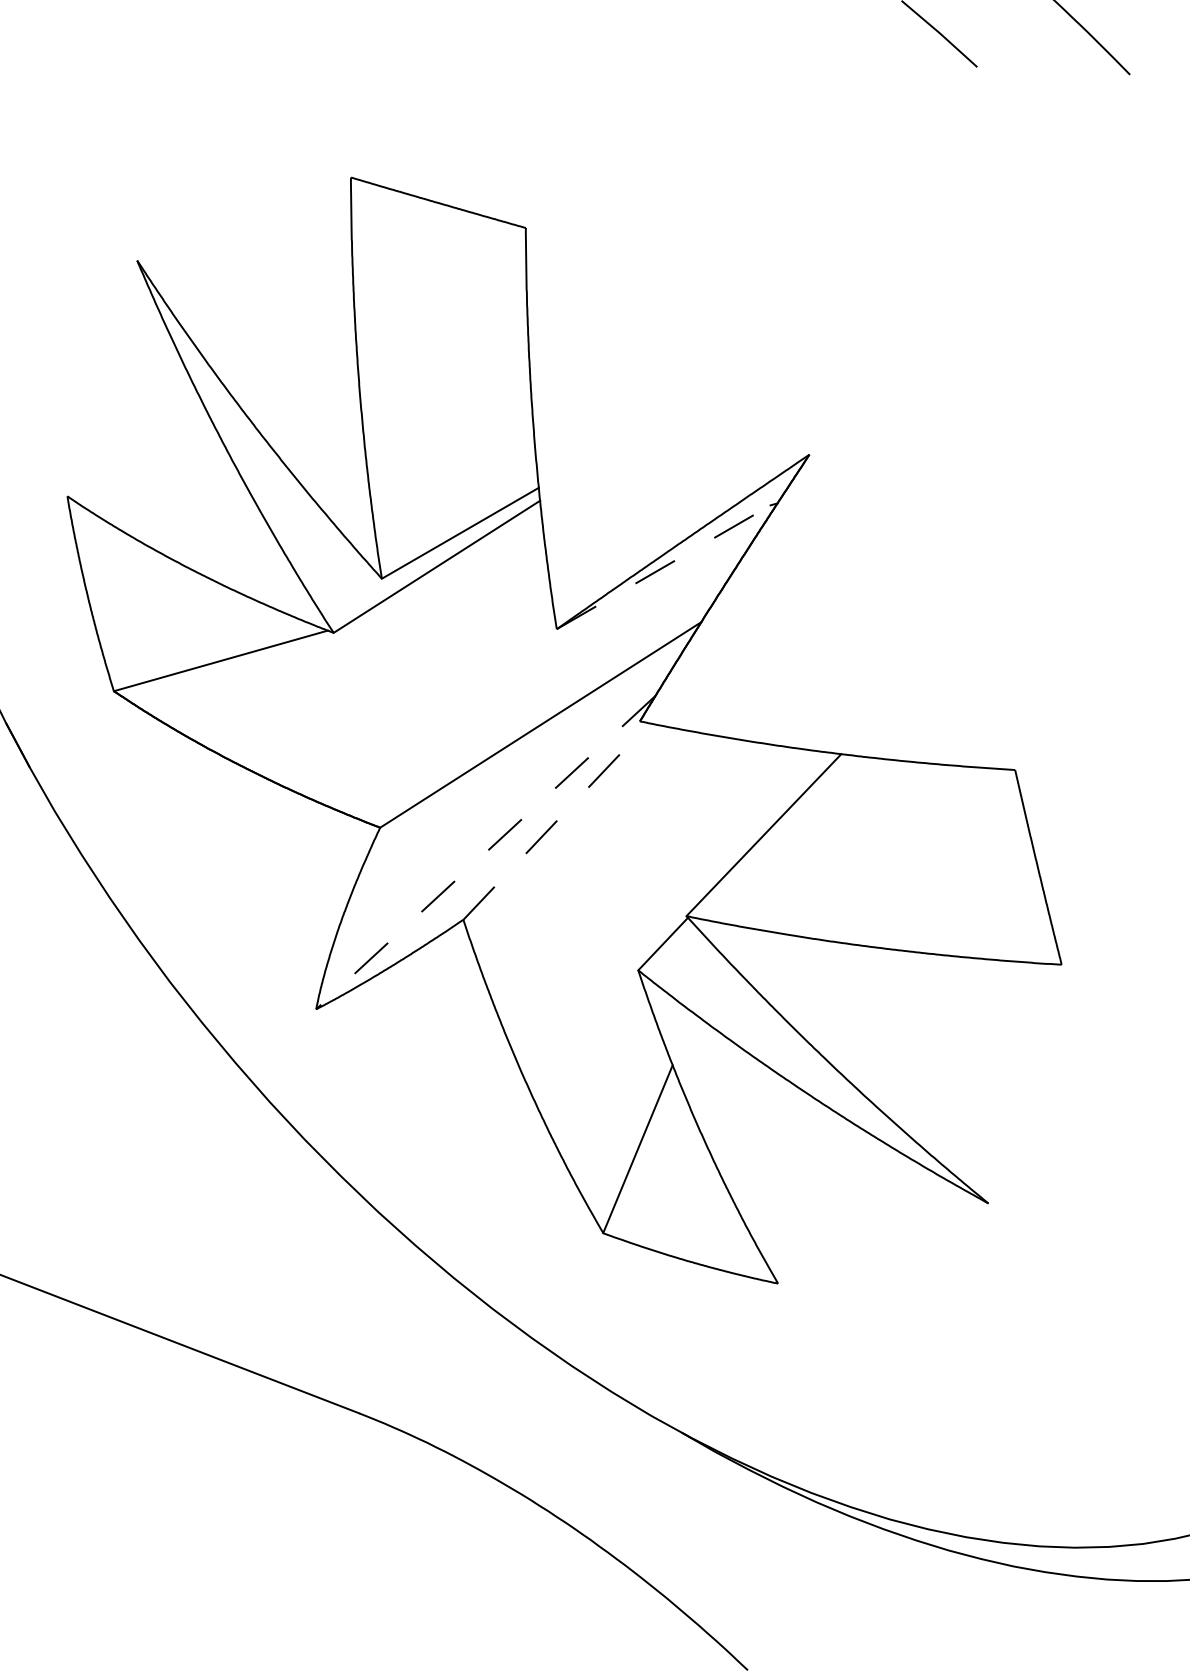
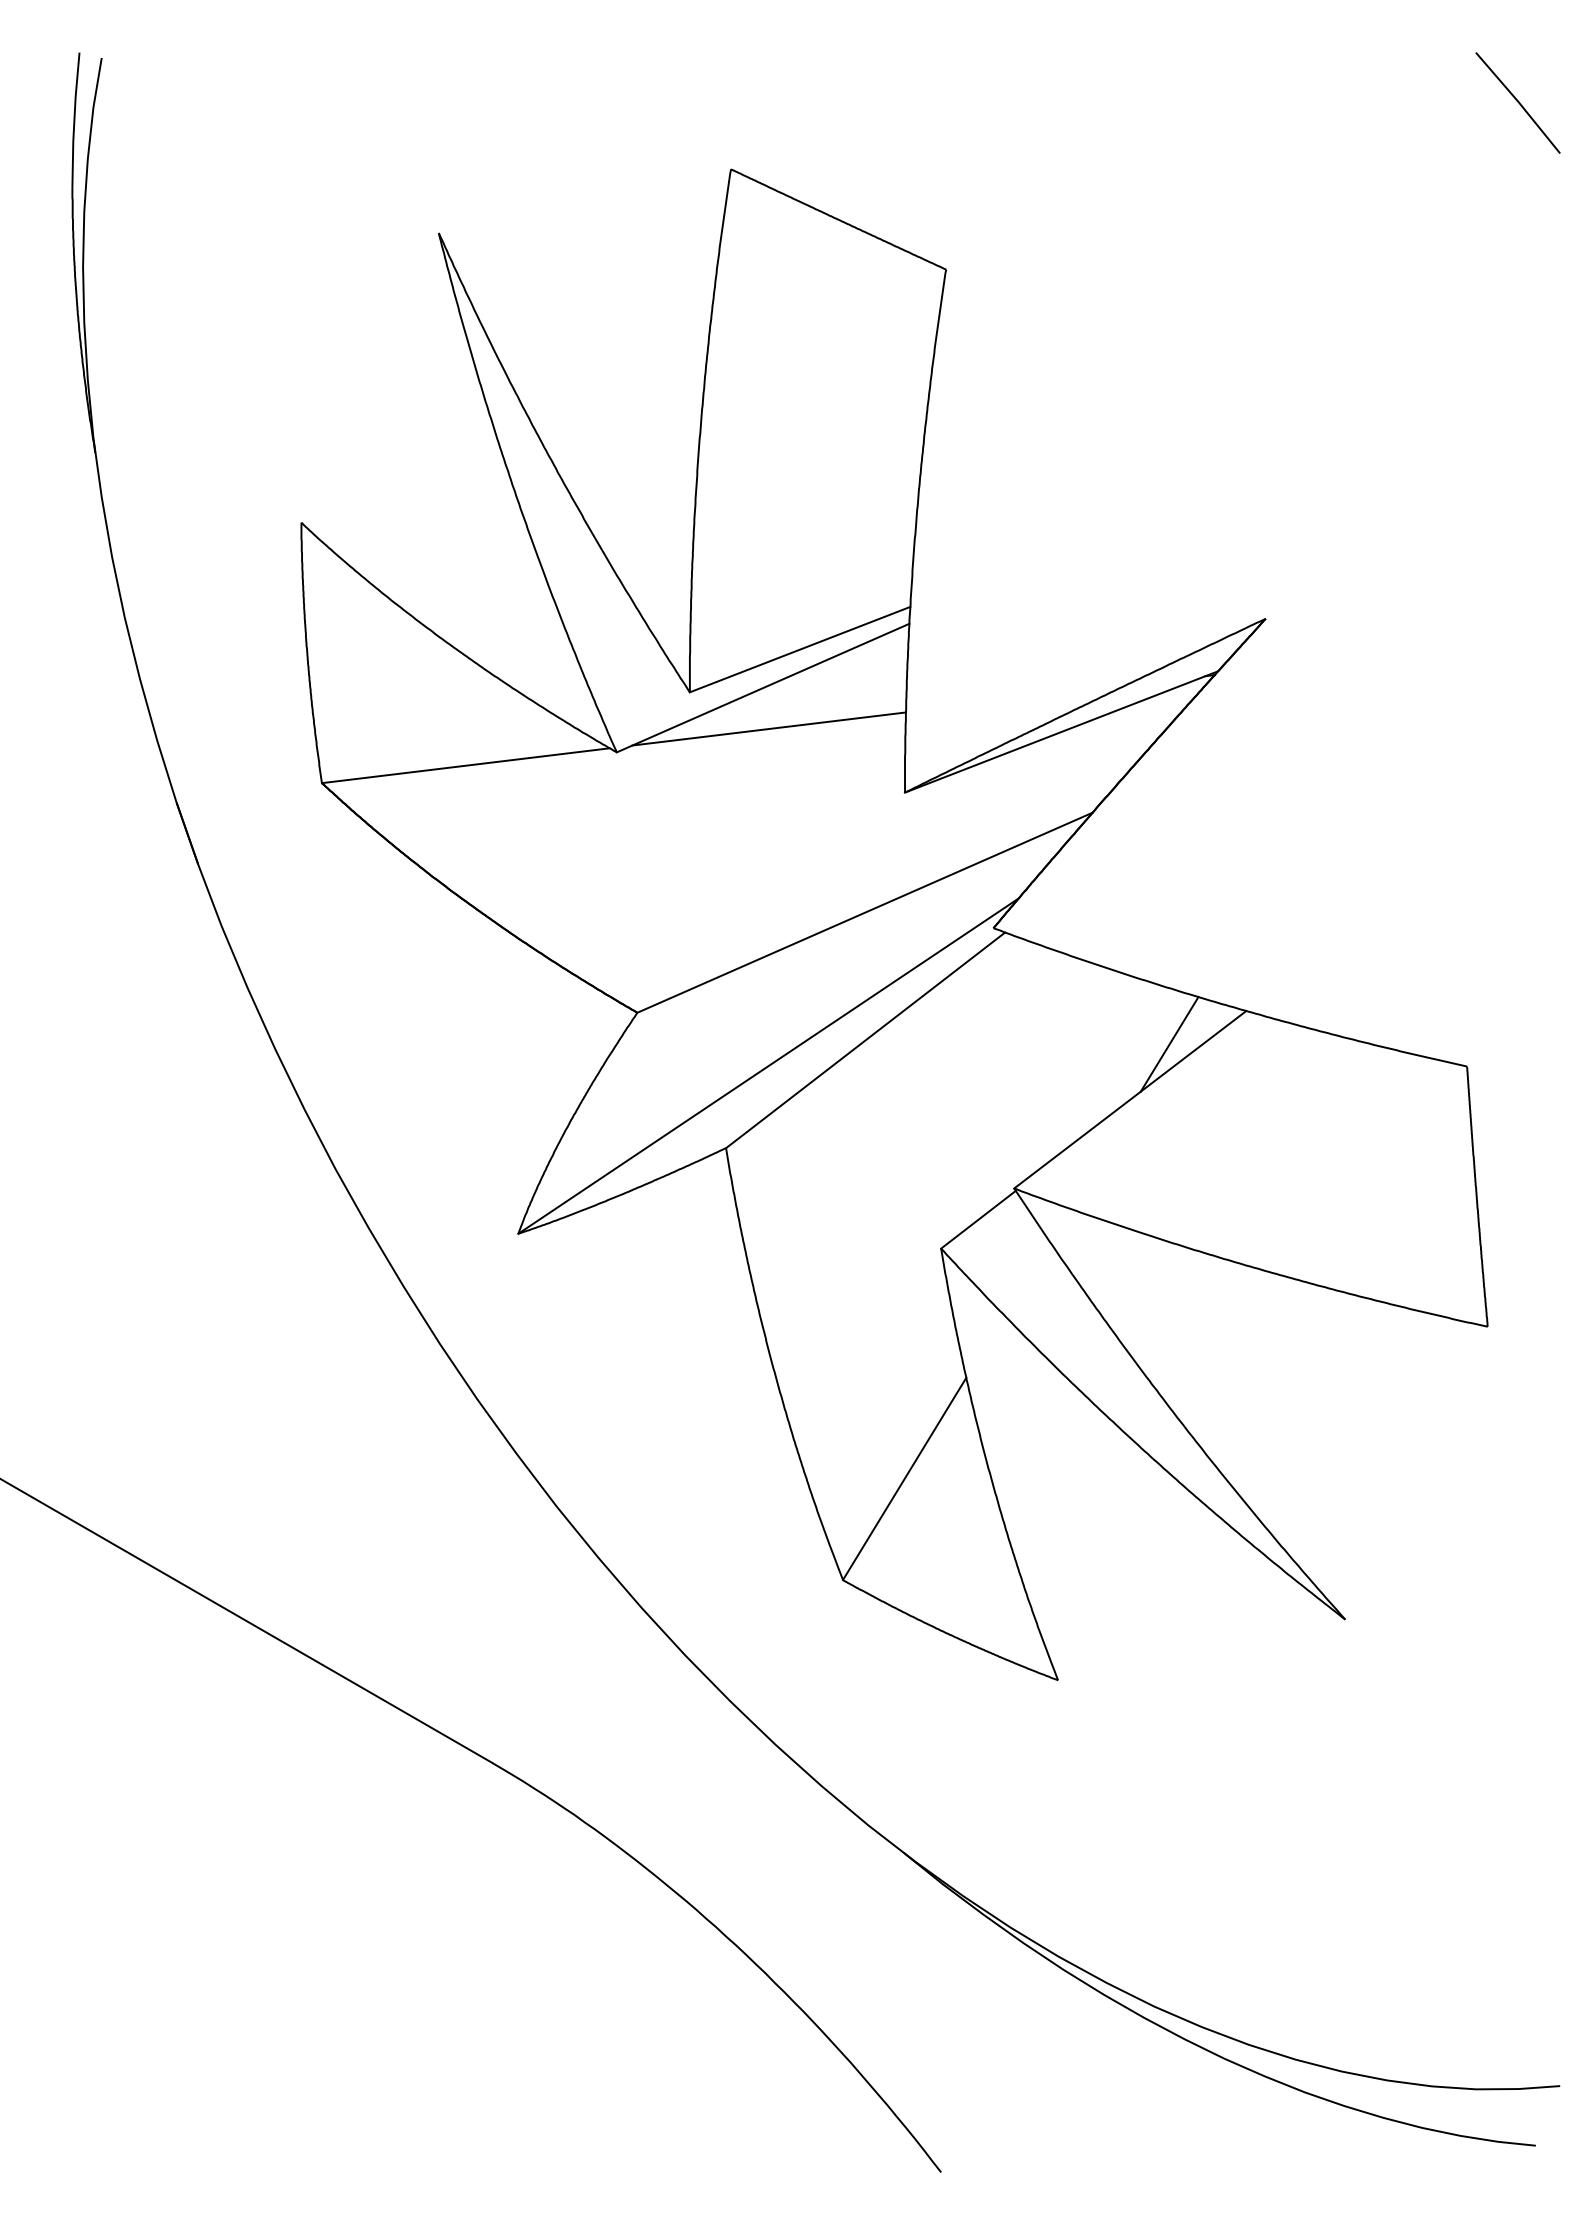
line: (668, 564) -> (1061, 731), dashed -> solid
line: (445, 596) -> (768, 728), added
line: (787, 788) -> (1169, 1044), added
line: (557, 821) -> (866, 1040), dashed -> solid
line: (485, 852) -> (768, 1066), dashed -> solid

